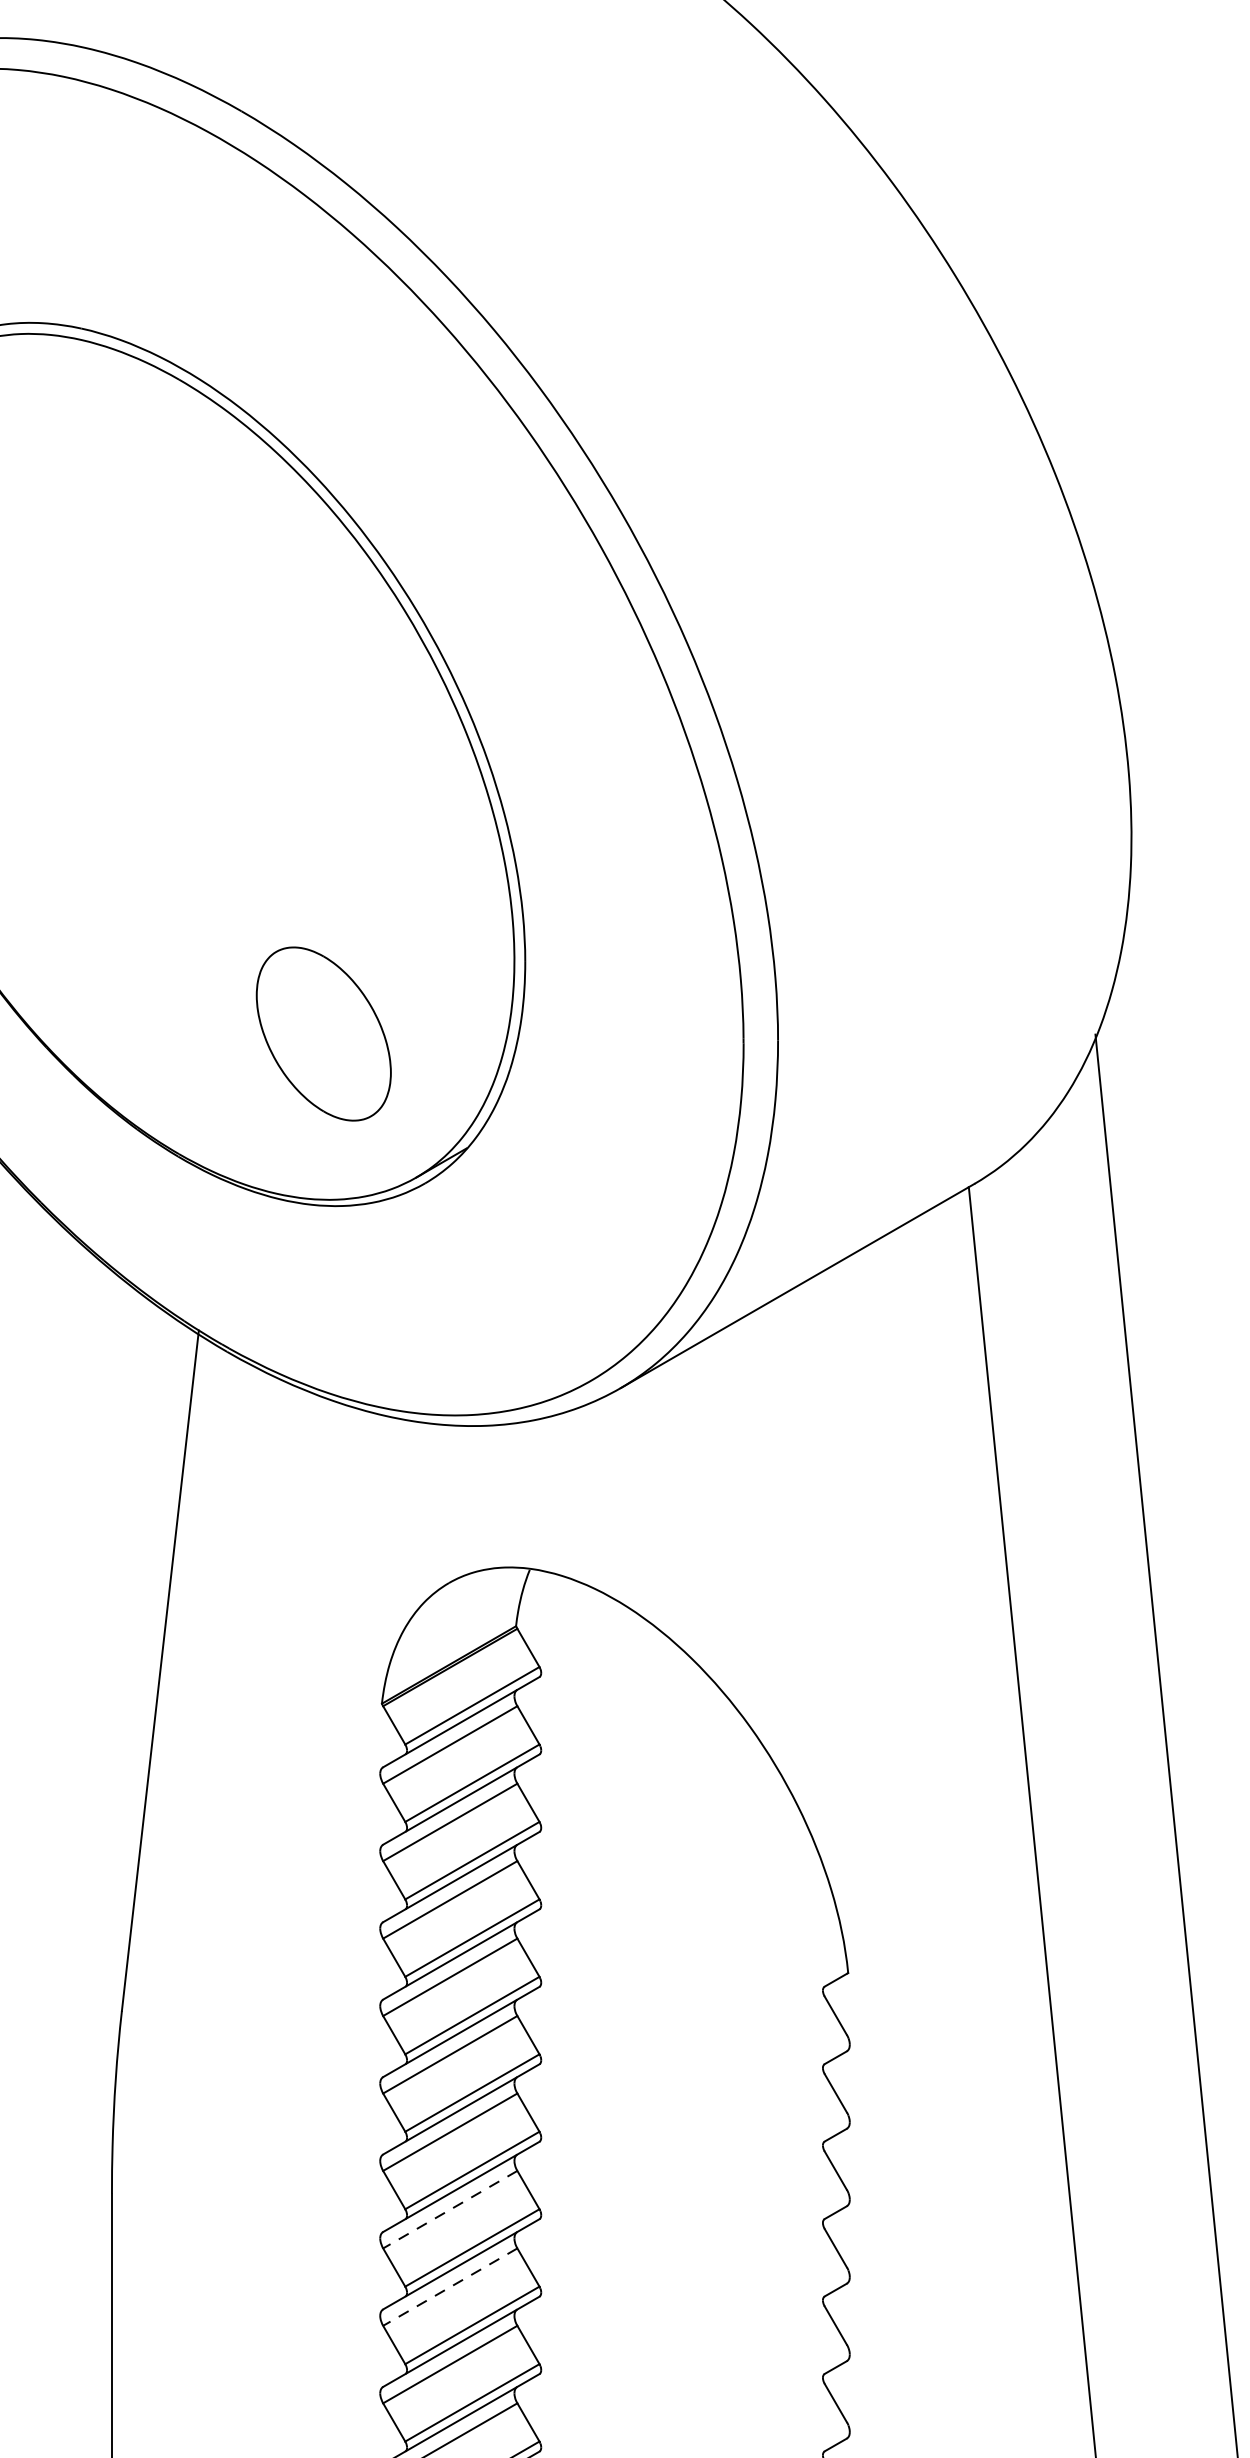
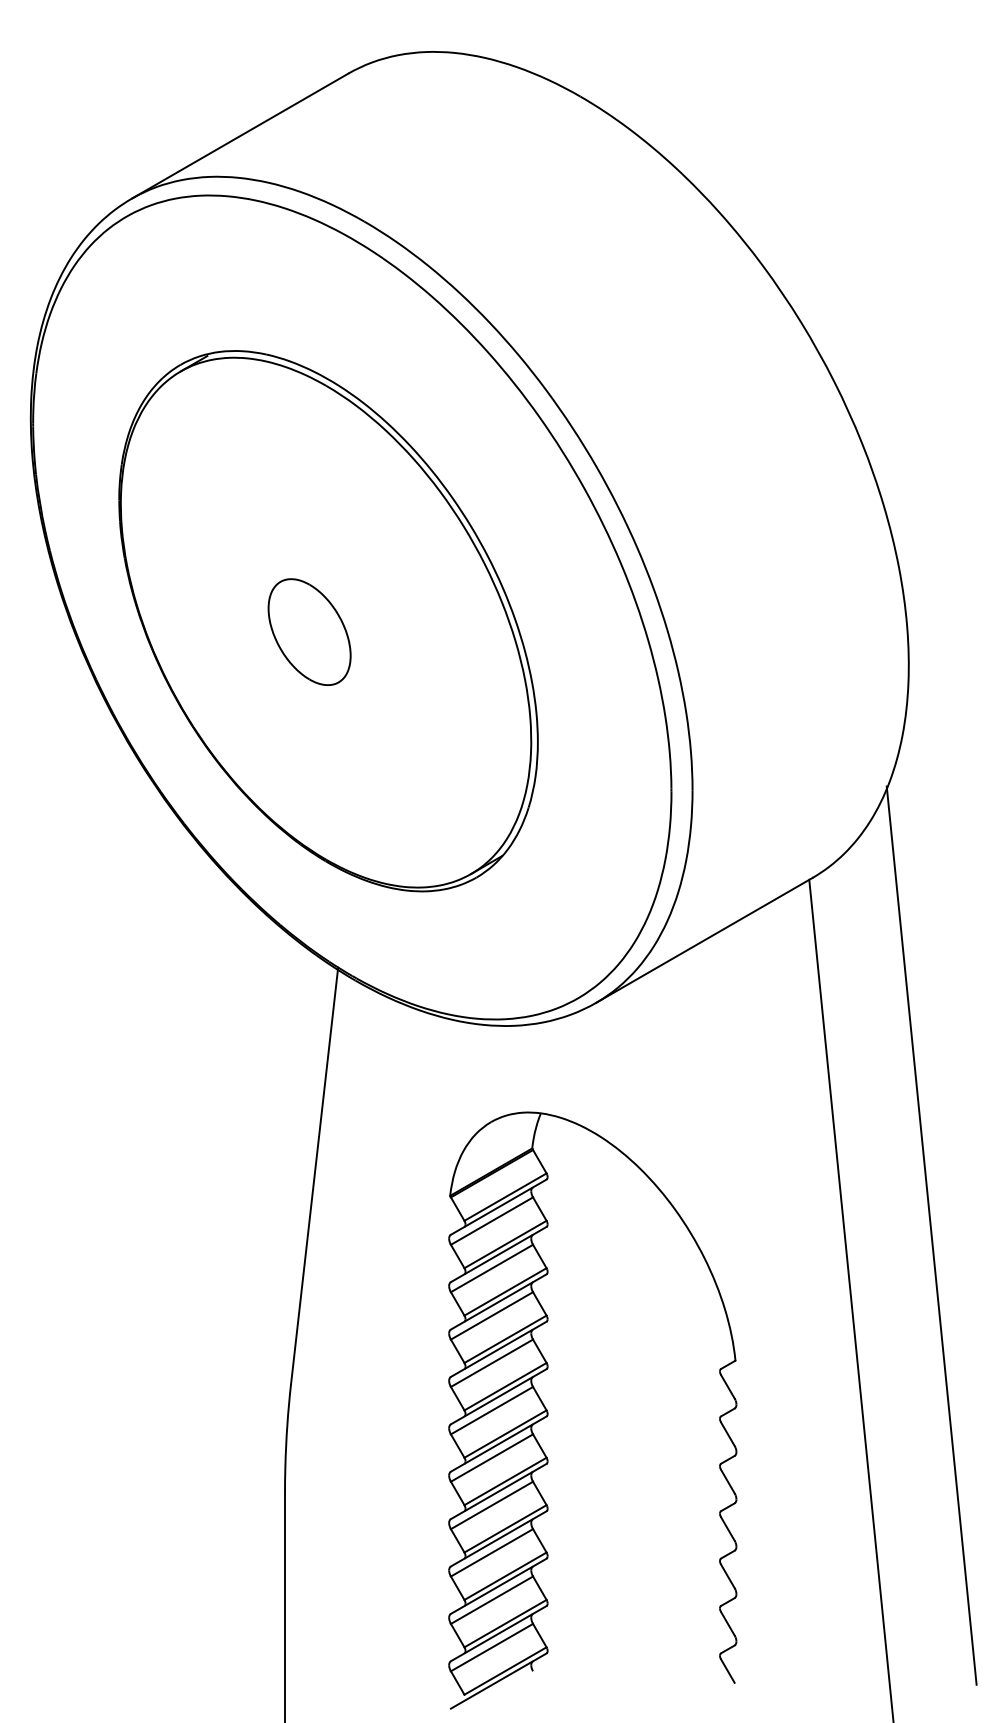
part: (323, 1032) -> (309, 631), moved
line: (449, 2209) -> (491, 1505), dashed -> solid
line: (449, 2288) -> (491, 1553), dashed -> solid

